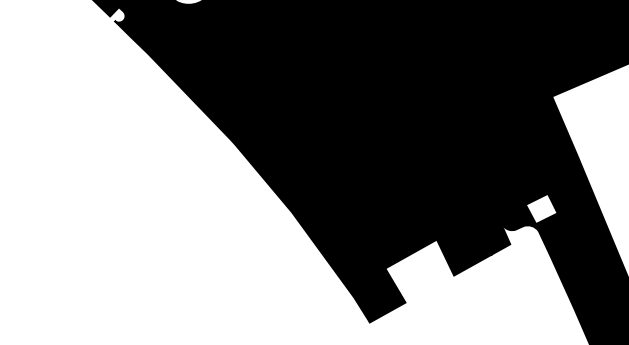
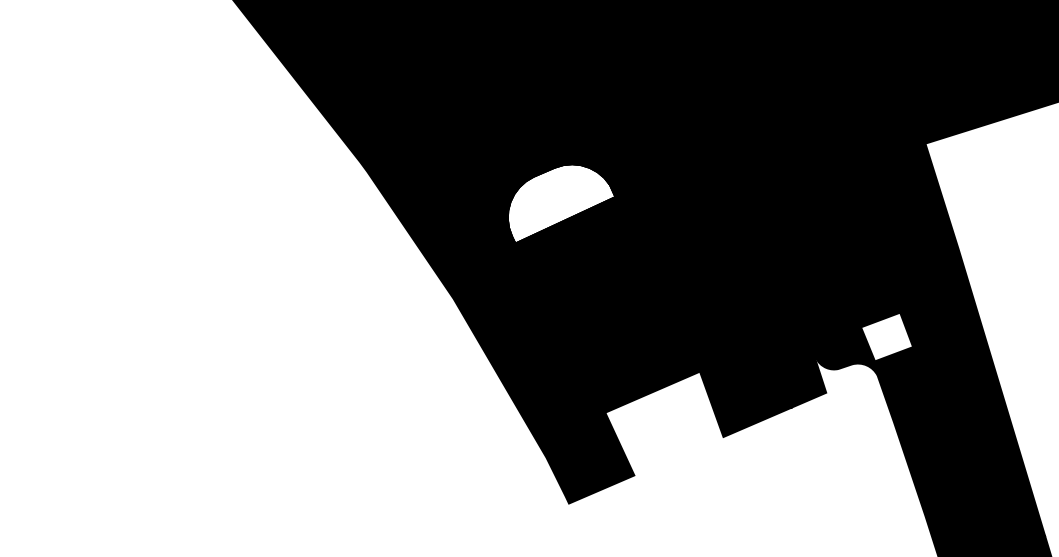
fill: (348, 152) -> (561, 205), removed

